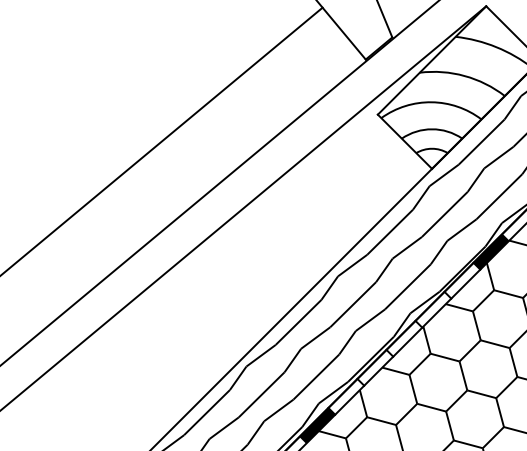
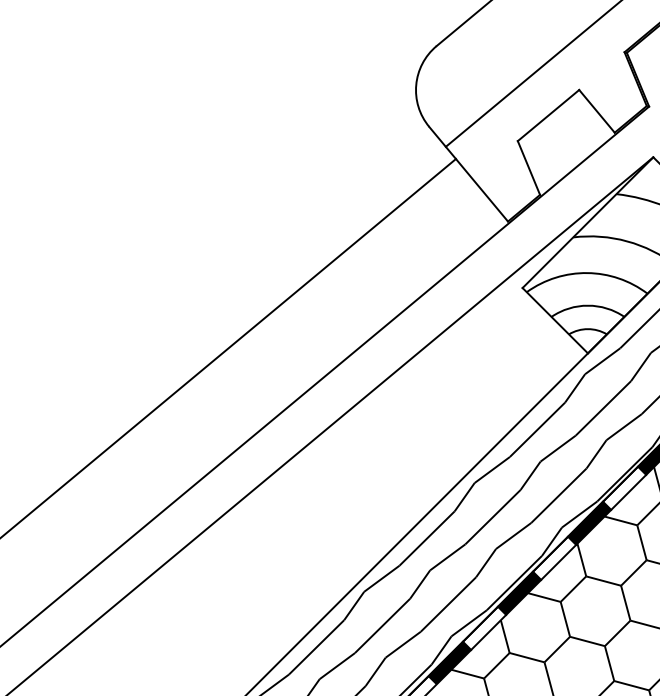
fill: (433, 309) -> (589, 522), added
fill: (375, 367) -> (519, 592), added

